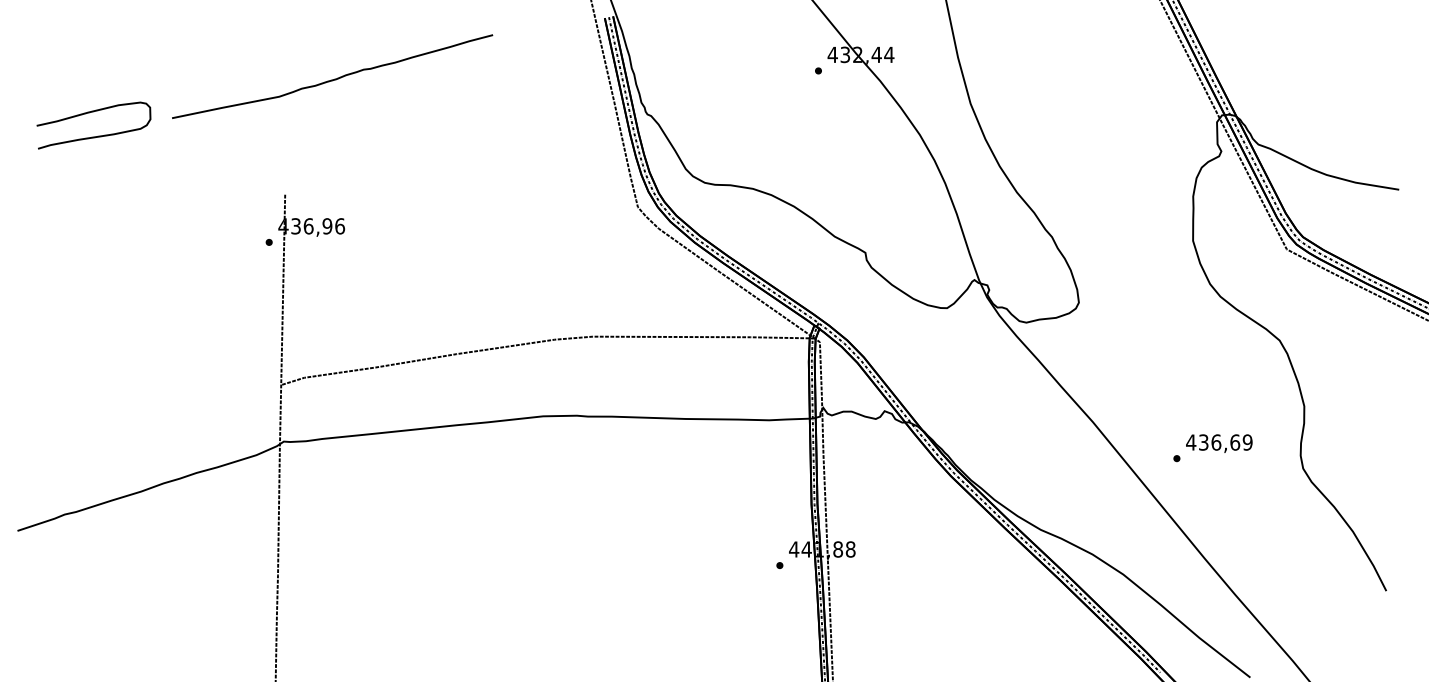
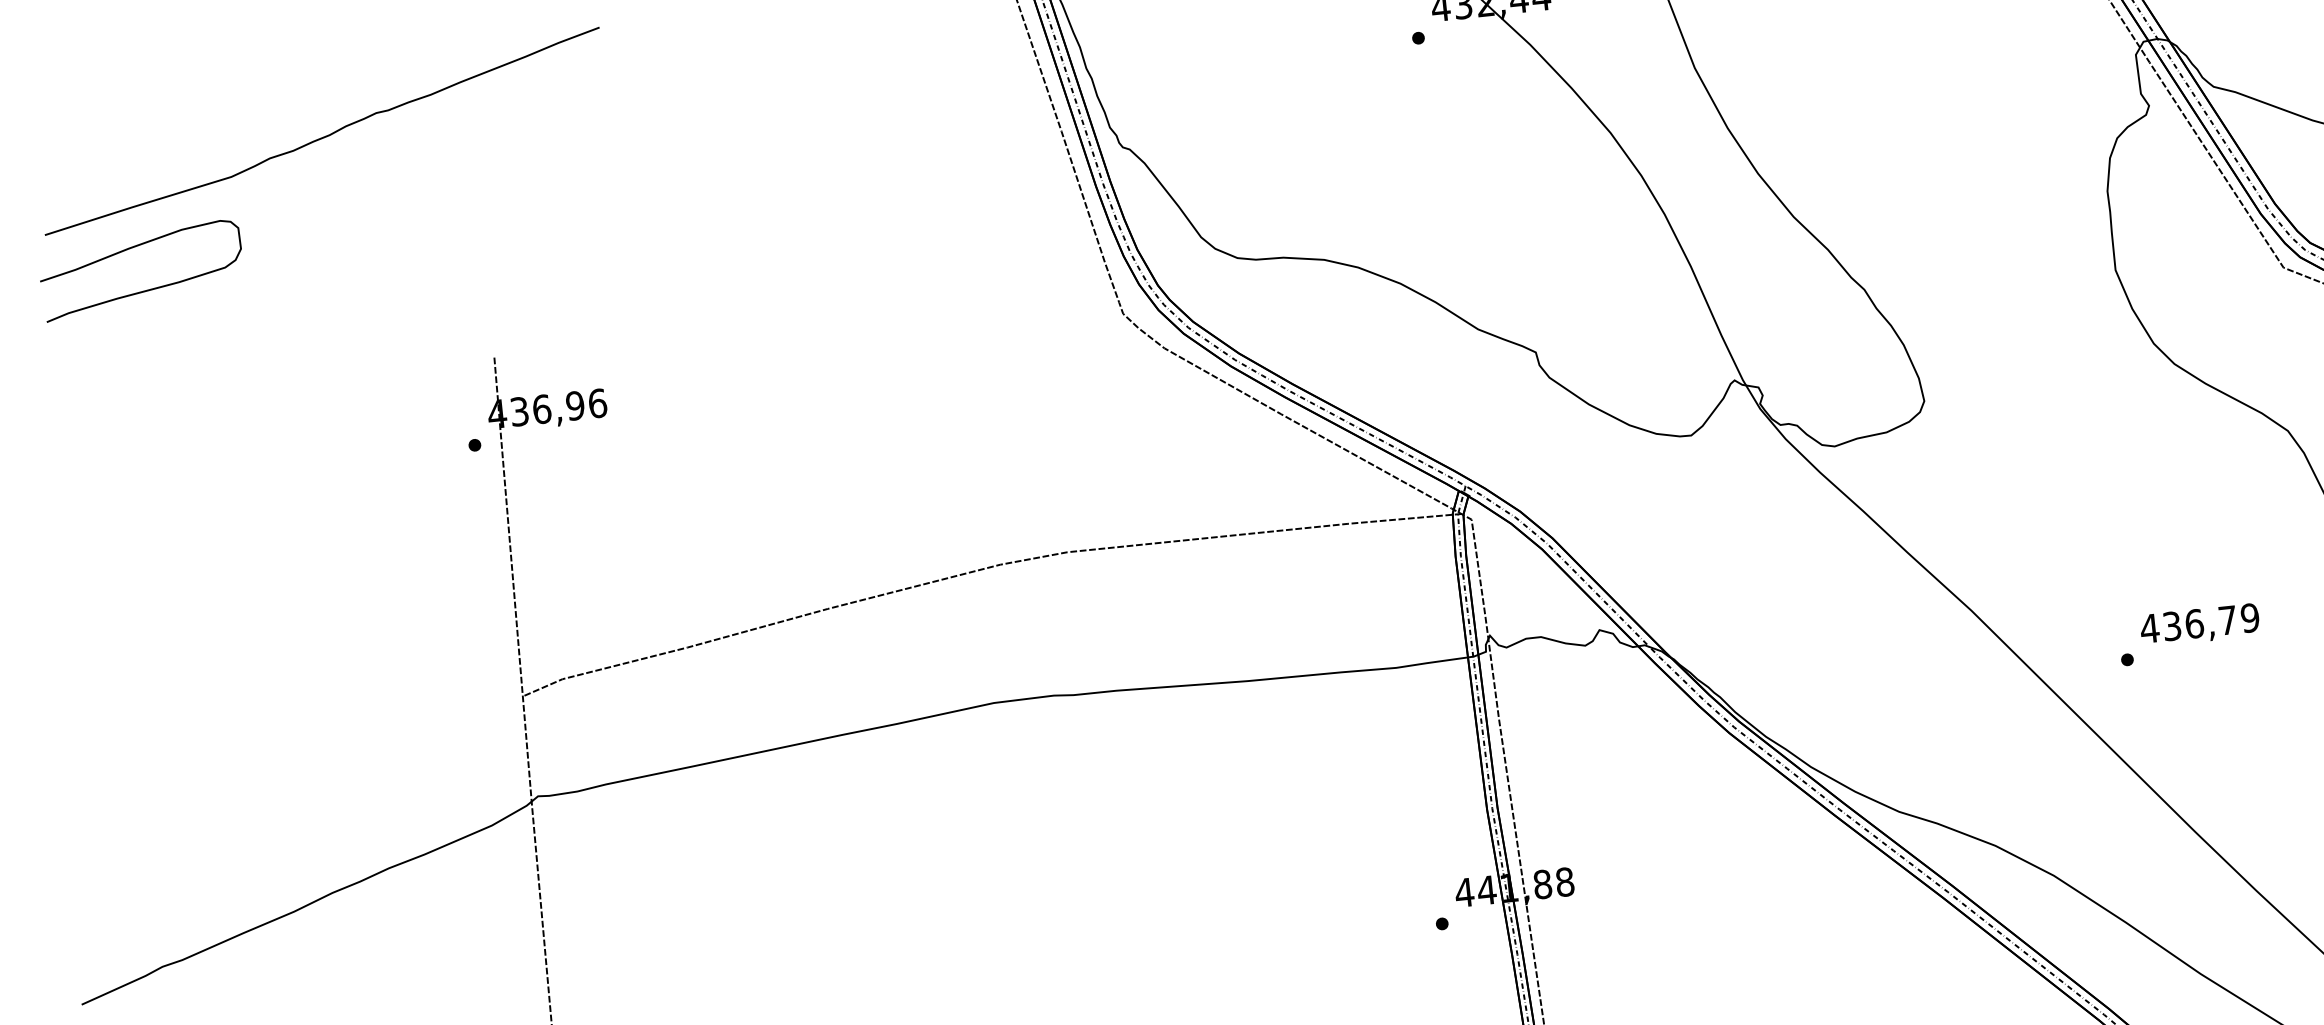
curve: (334, 78) -> (326, 134), moved
text: (1235, 442) -> (2228, 620), 436,69 -> 436,79

